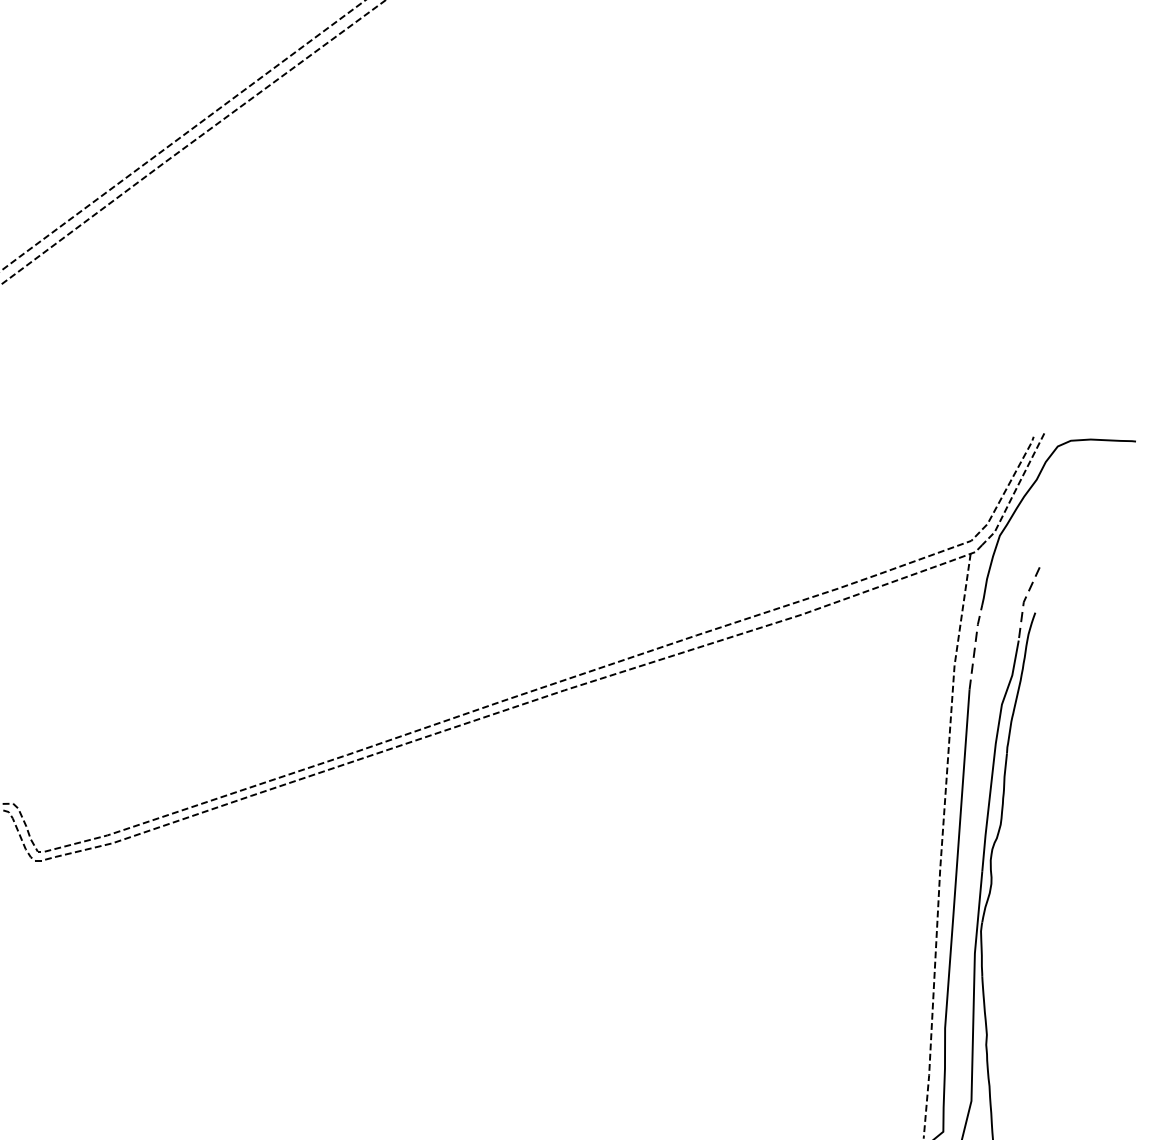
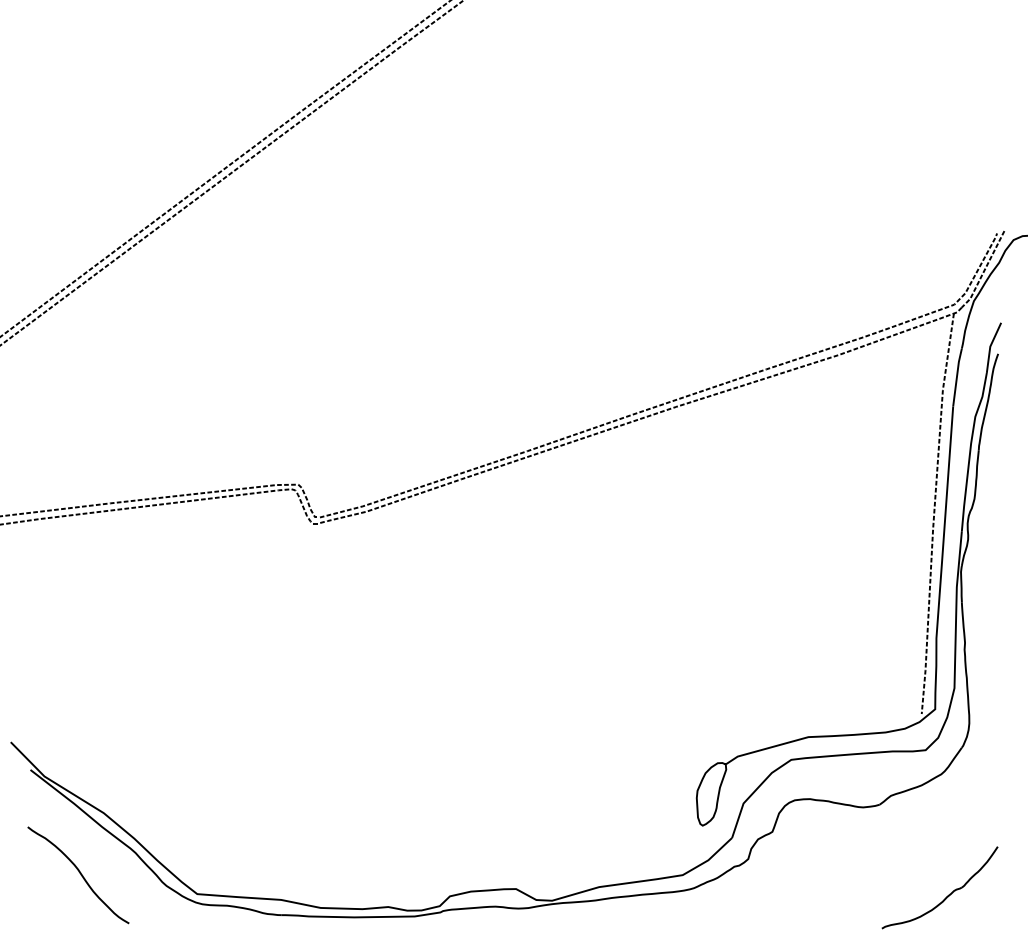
line: (1024, 601) -> (990, 346), dashed -> solid
line: (975, 645) -> (957, 376), dashed -> solid

